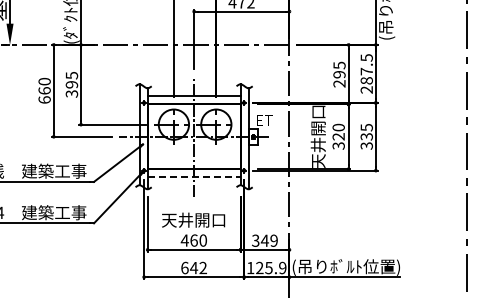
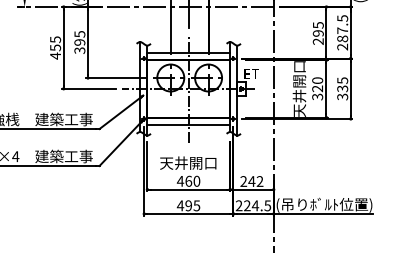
text: (44, 90) -> (55, 47), 660 -> 455
line: (194, 177) -> (189, 125), dashed -> solid
text: (264, 240) -> (251, 181), 349 -> 242
text: (193, 267) -> (188, 205), 642 -> 495
text: (266, 267) -> (253, 205), 125.9 -> 224.5

